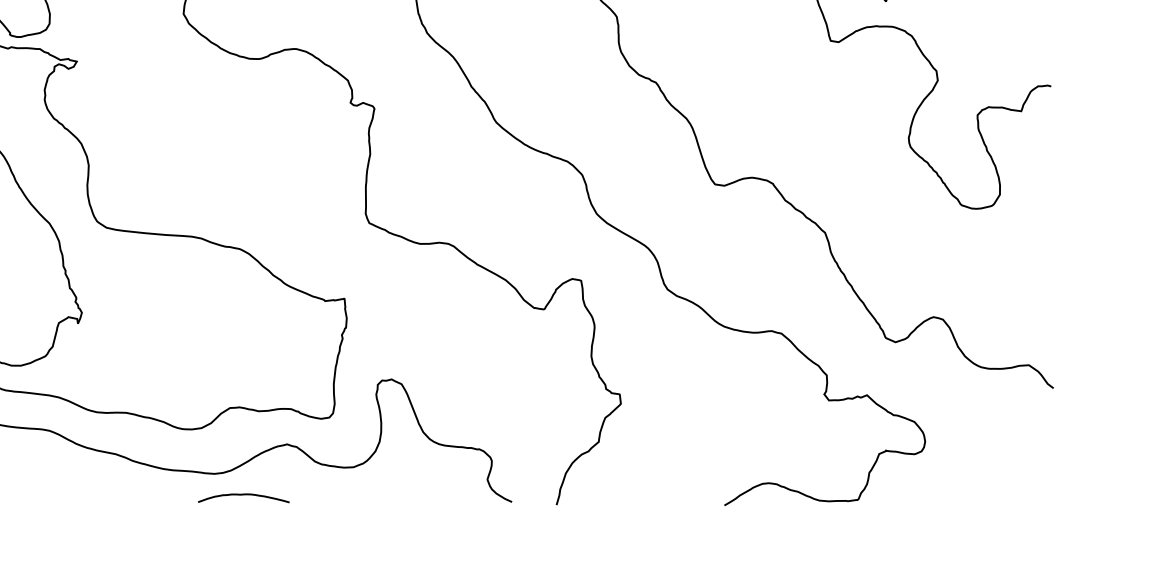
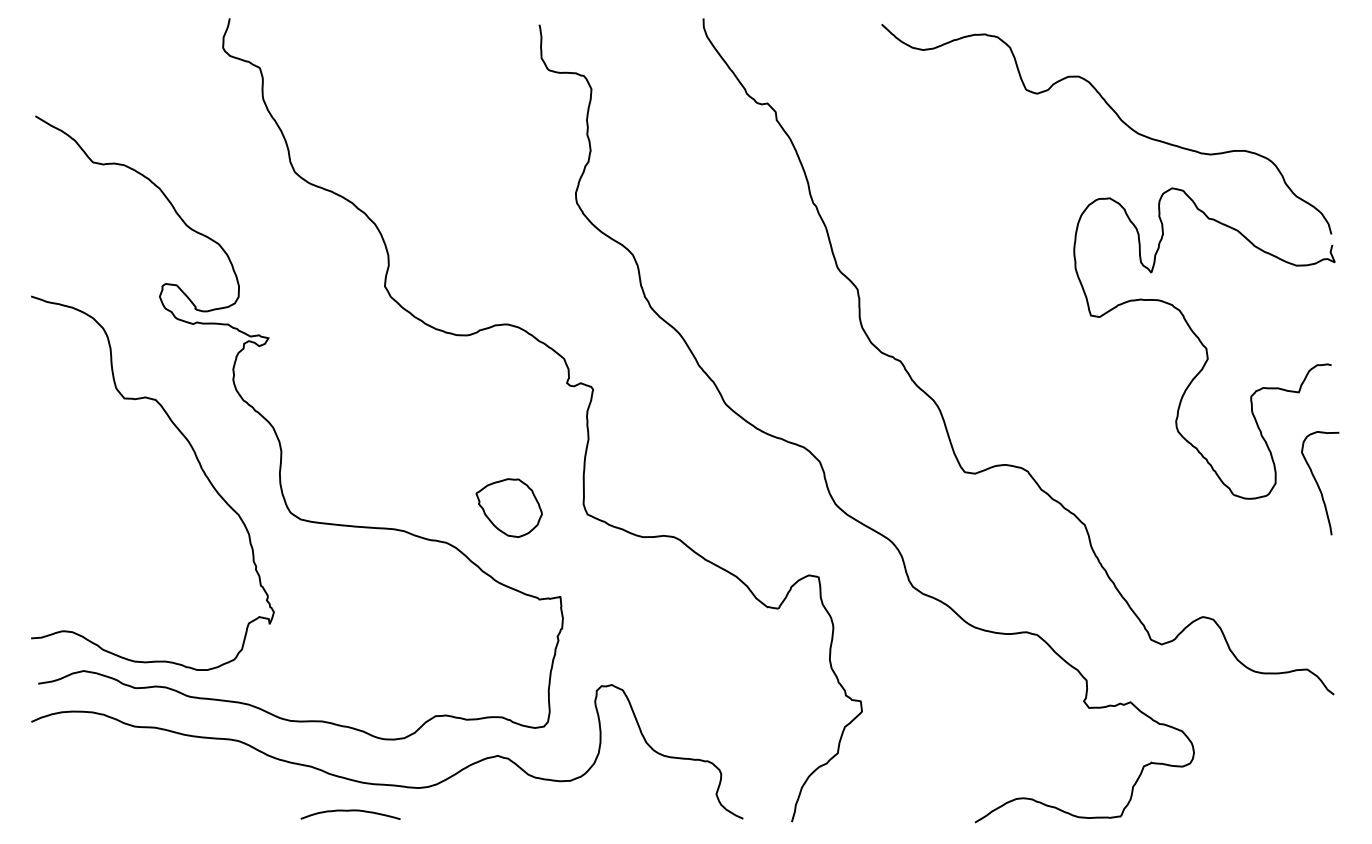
curve: (1039, 194) -> (1318, 483), added
part: (296, 216) -> (508, 507), added
curve: (243, 495) -> (350, 811), moved

